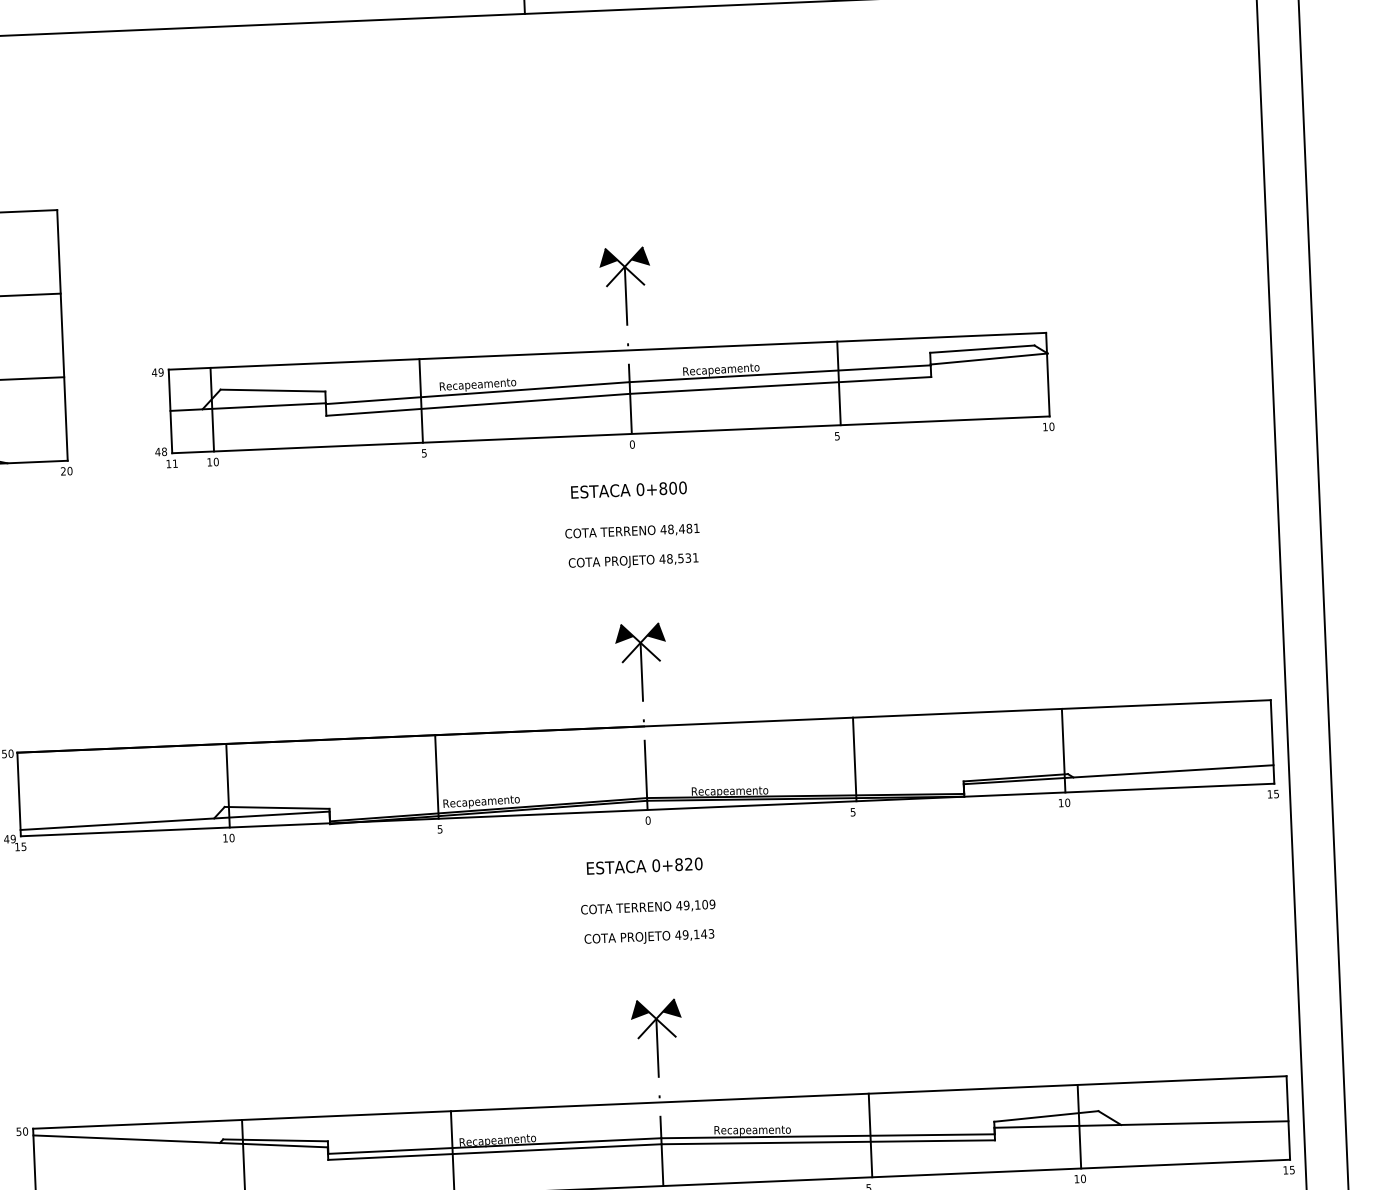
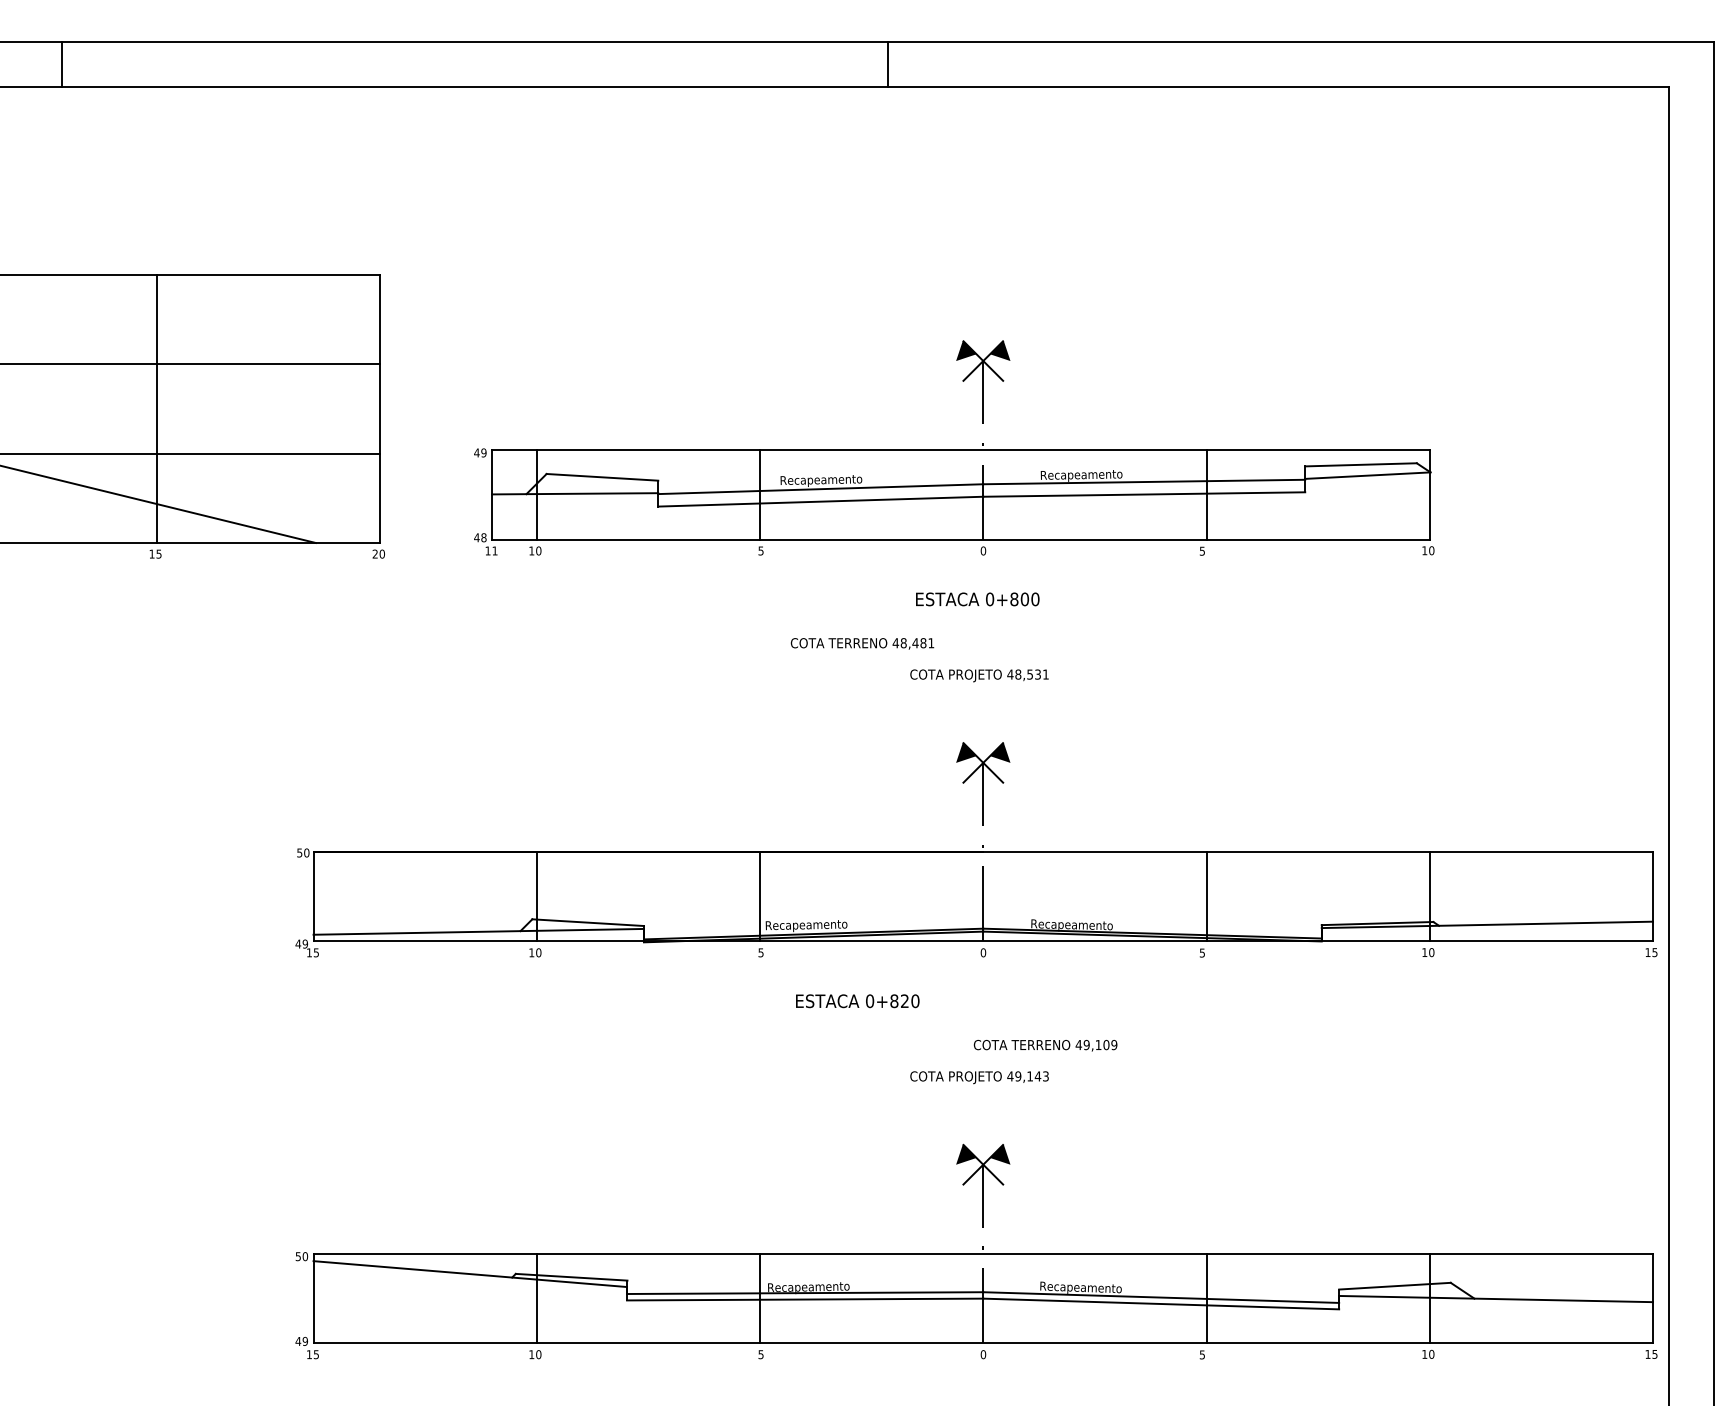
text: (632, 531) -> (862, 643), moved
text: (644, 866) -> (857, 1001), moved
text: (648, 907) -> (1045, 1045), moved

